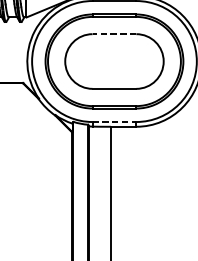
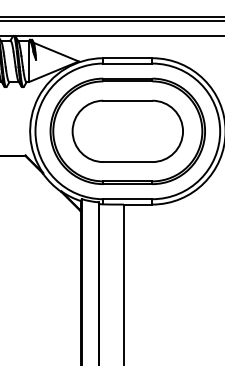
line: (114, 33) -> (127, 100), dashed -> solid
line: (114, 122) -> (127, 199), dashed -> solid

